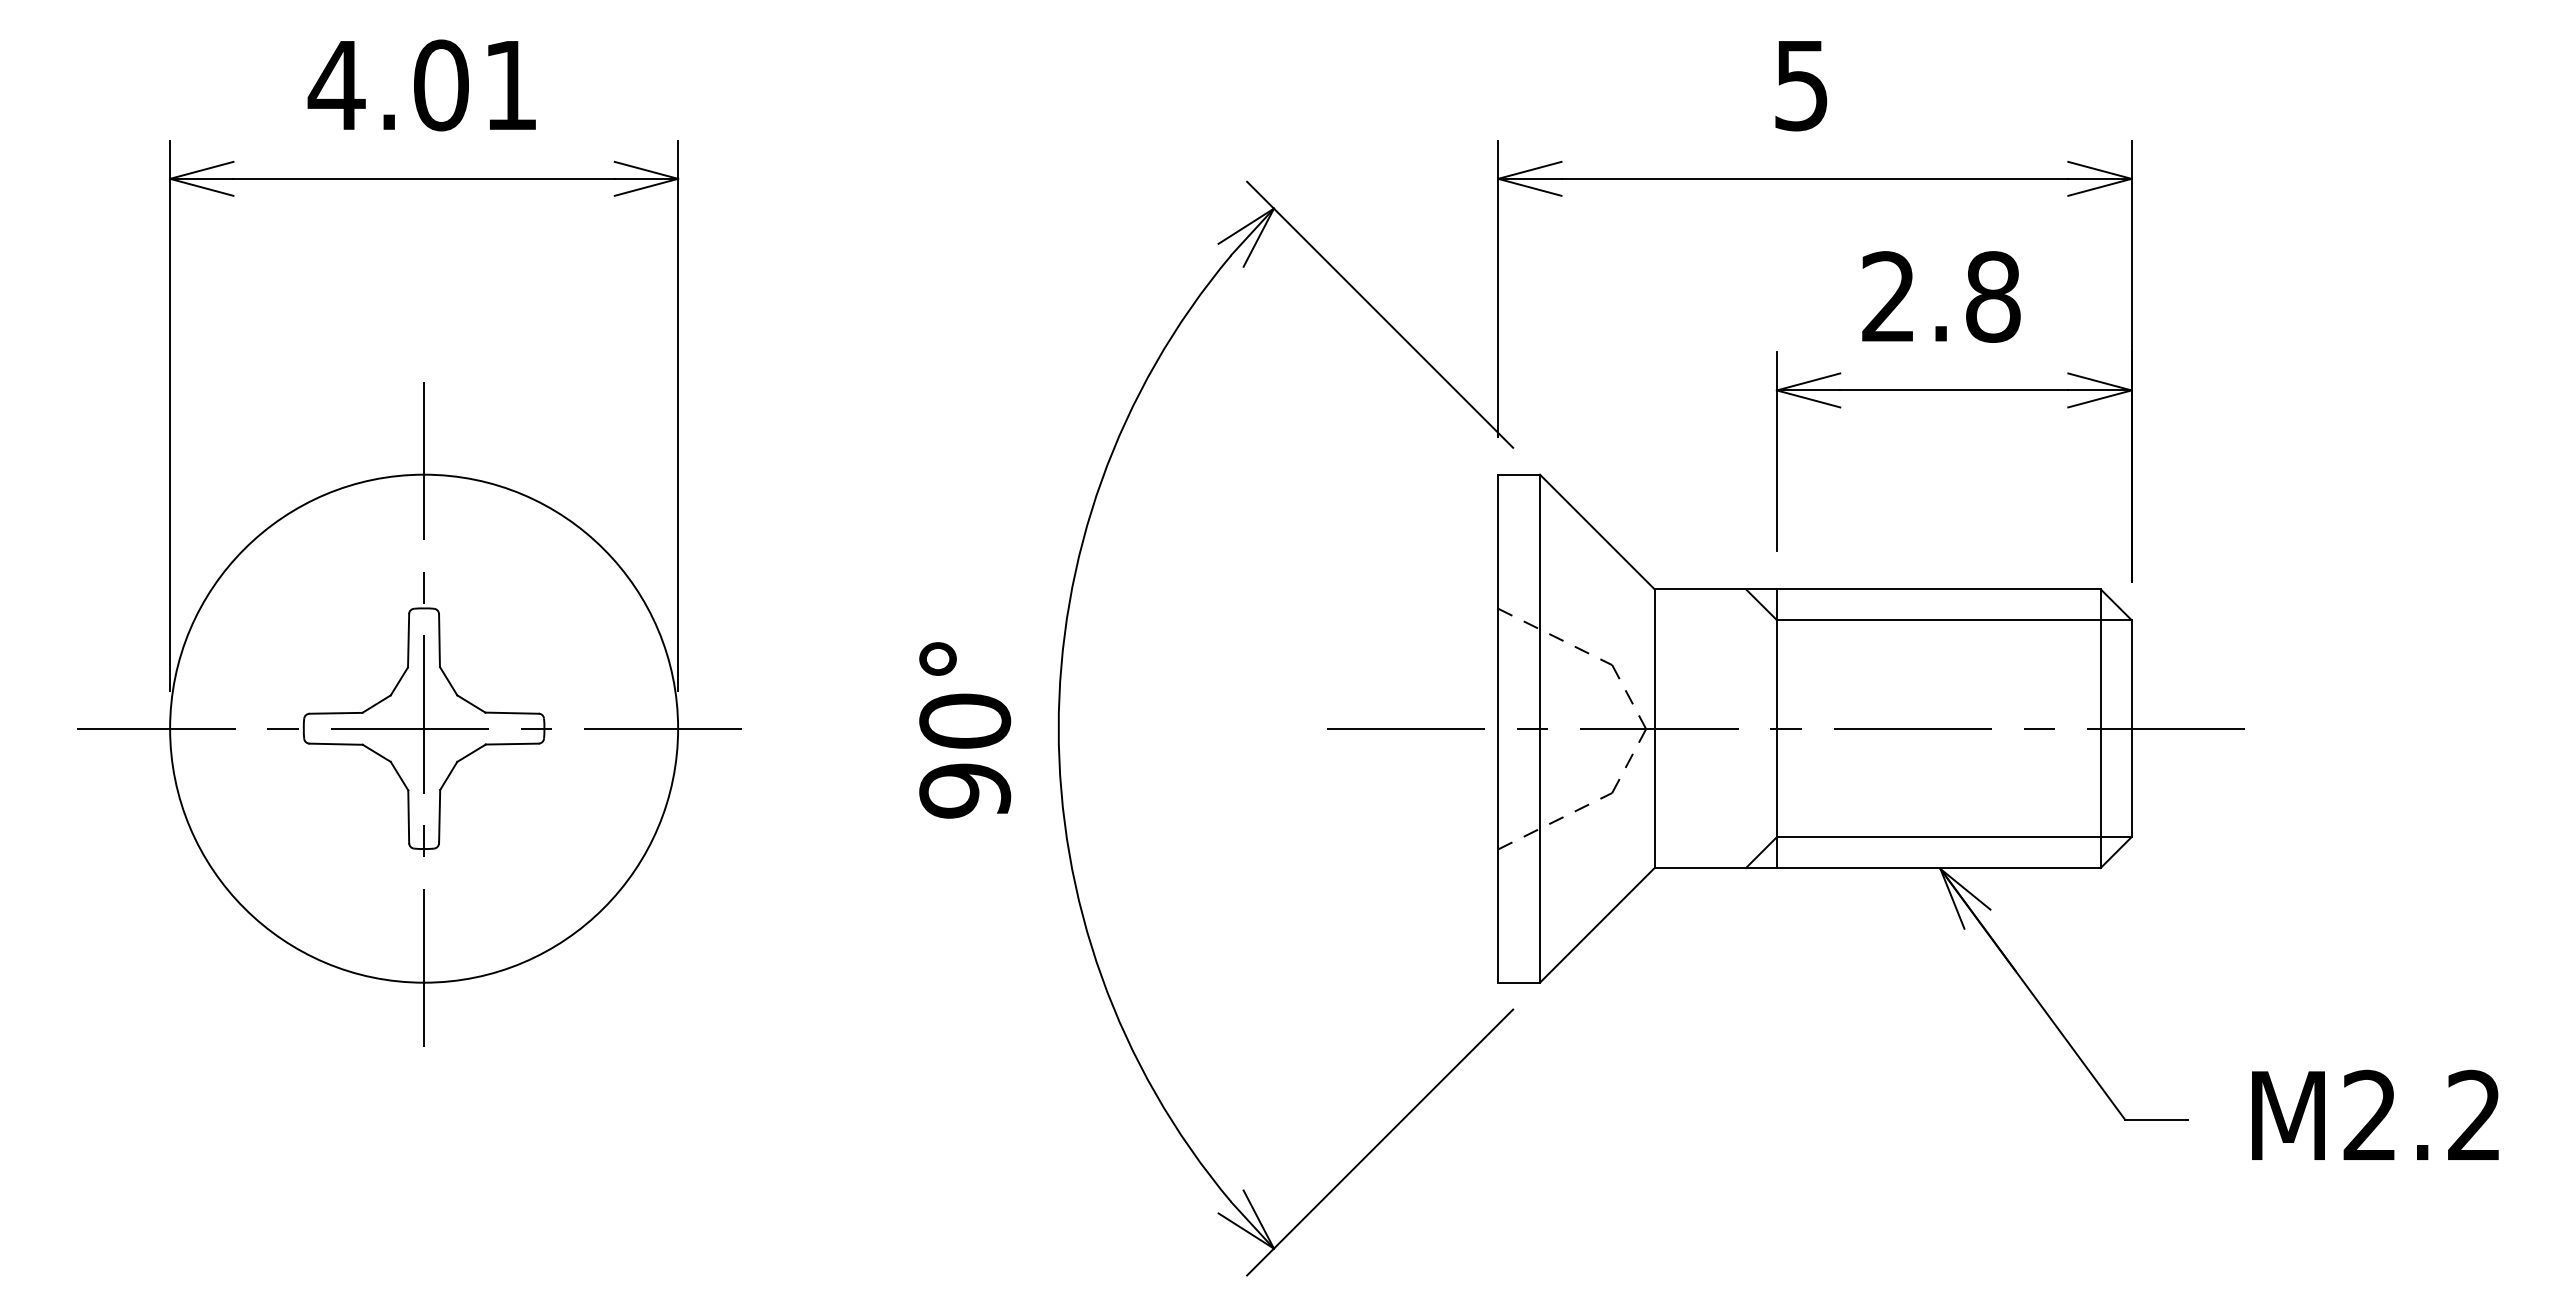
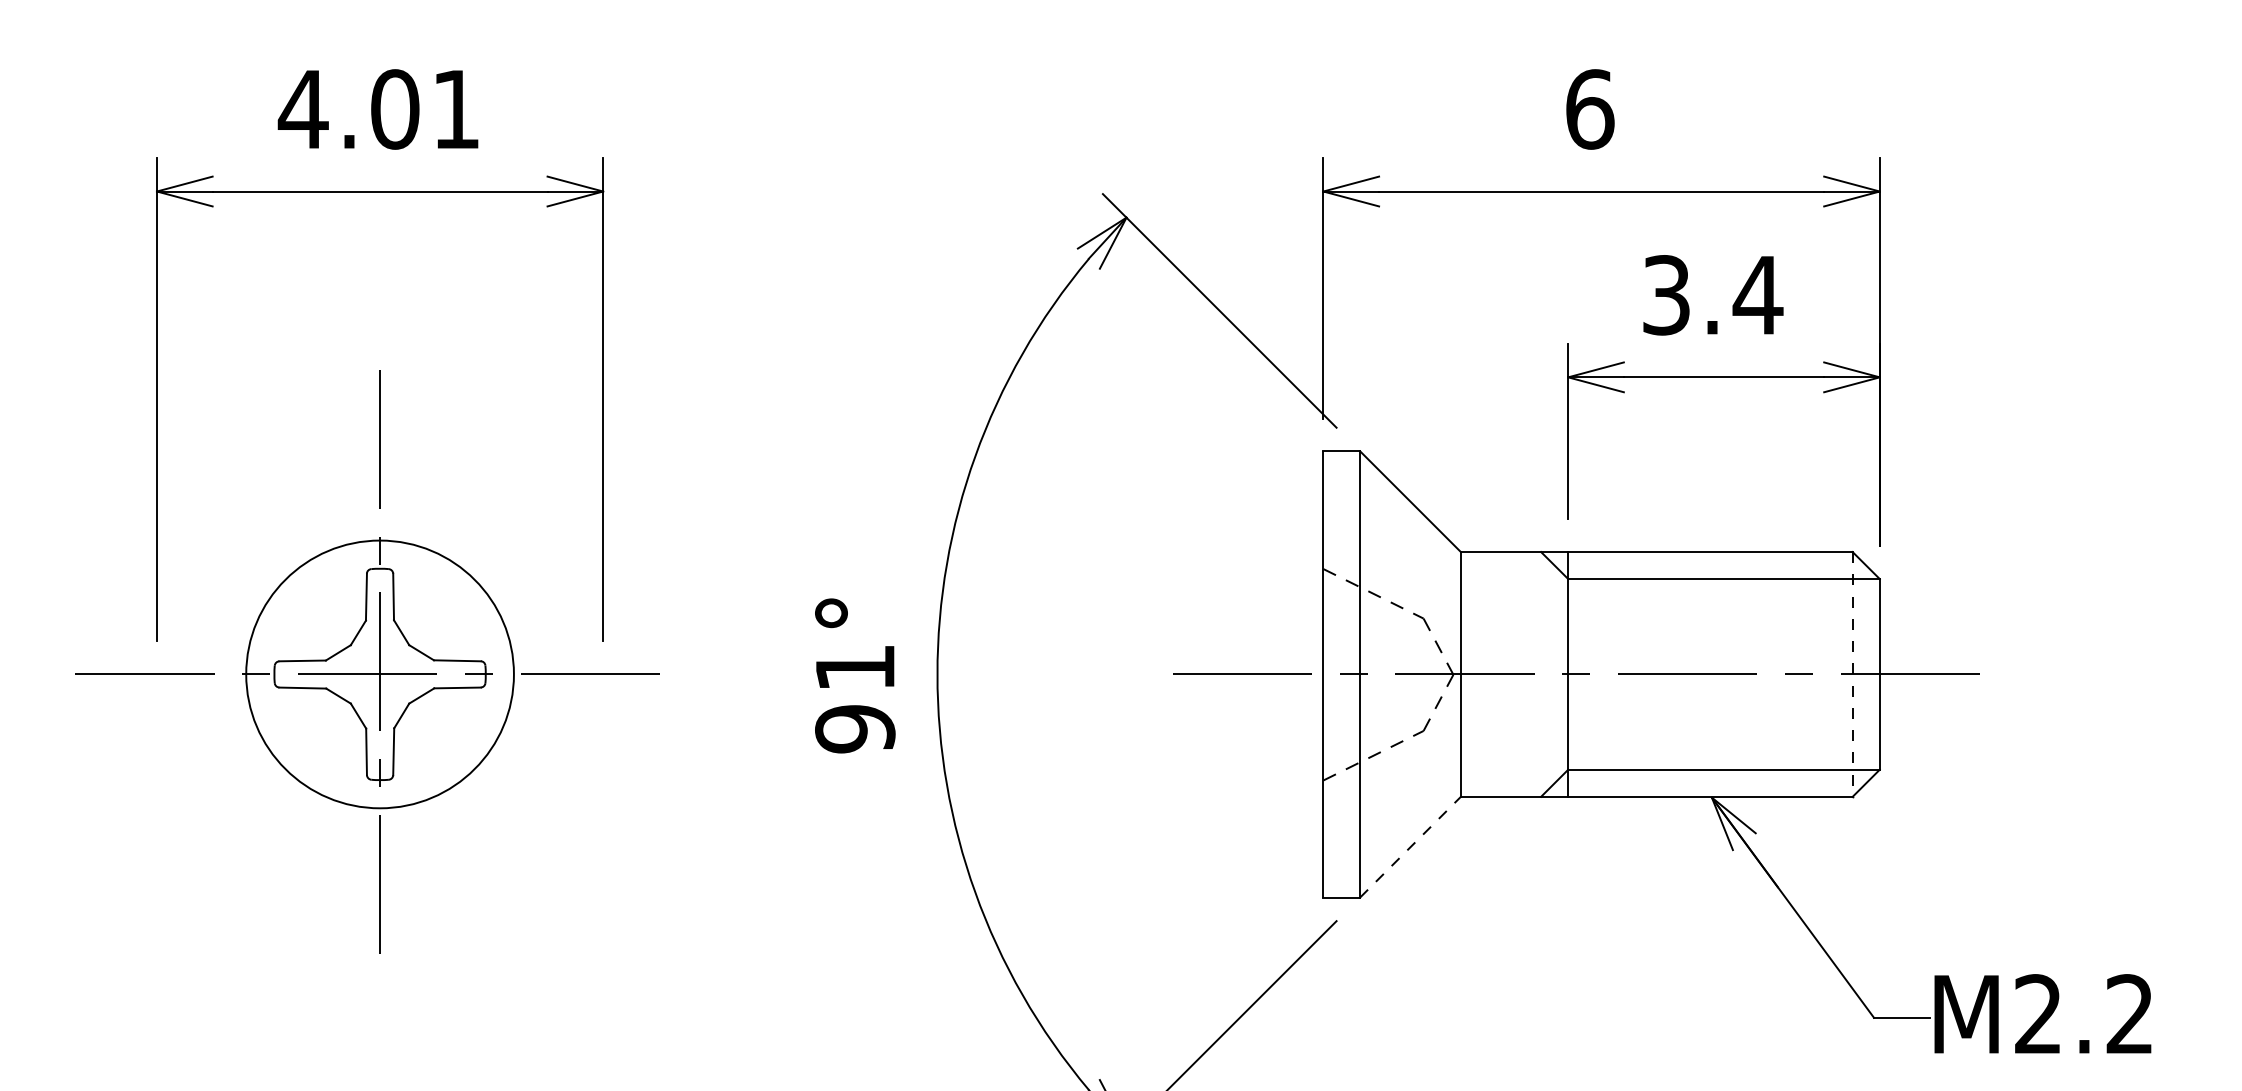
text: (1801, 85) -> (1589, 109), 5 -> 6
text: (1942, 296) -> (1713, 294), 2.8 -> 3.4
text: (965, 720) -> (855, 667), 90° -> 91°
circle: (424, 728) -> (380, 674), size x0.6
line: (2100, 729) -> (1852, 675), solid -> dashed
line: (1597, 925) -> (1410, 847), solid -> dashed
text: (2375, 1114) -> (2043, 1013), moved

